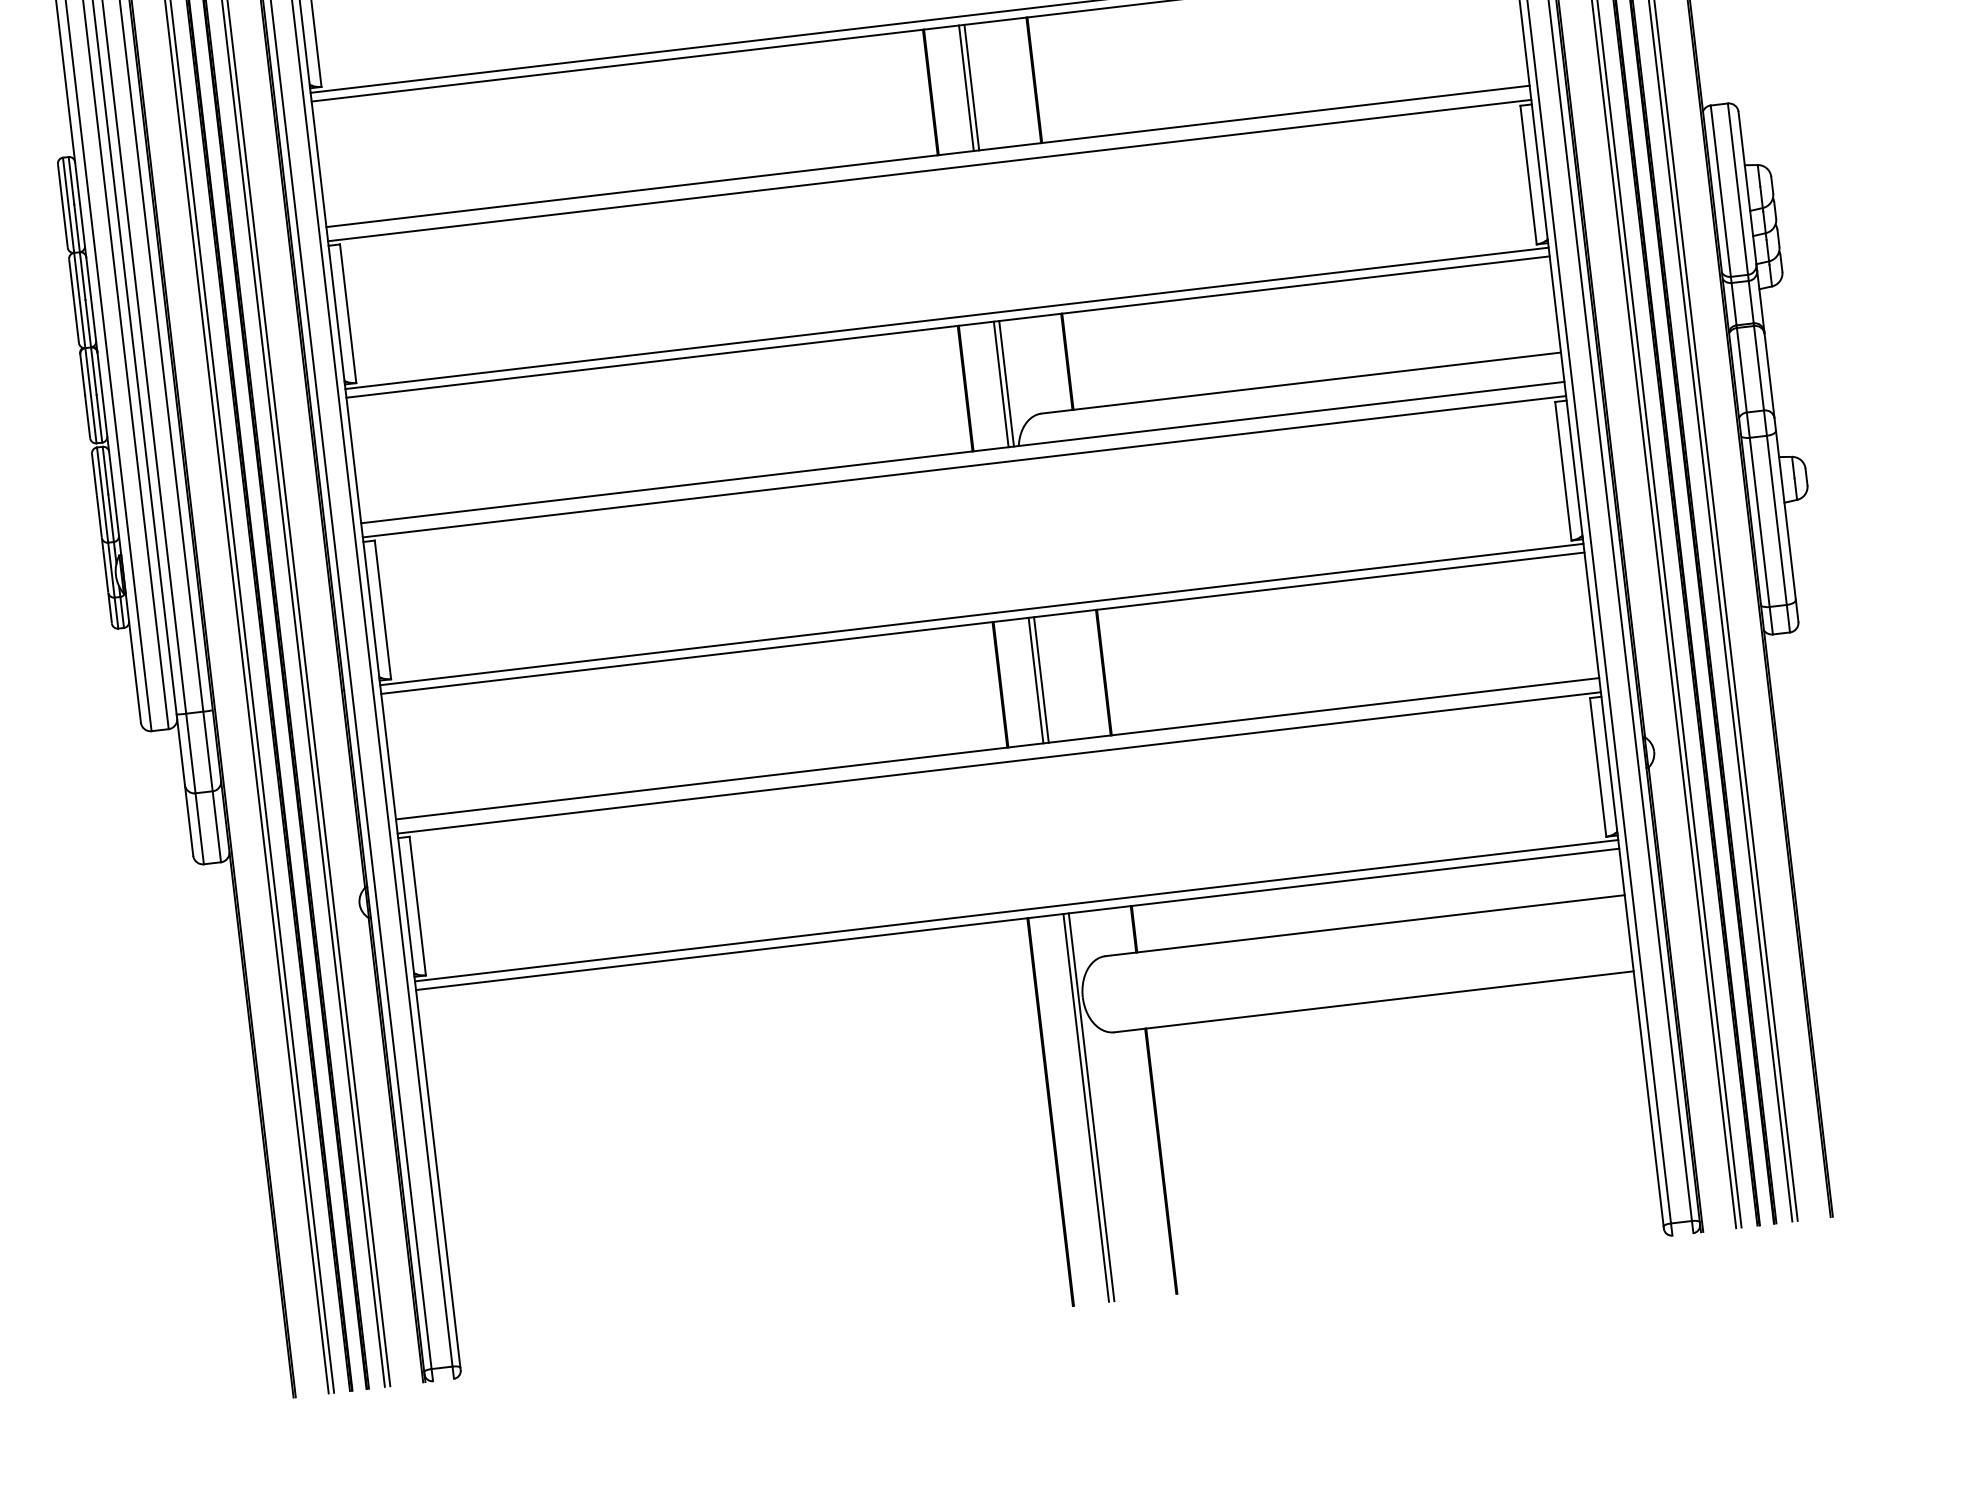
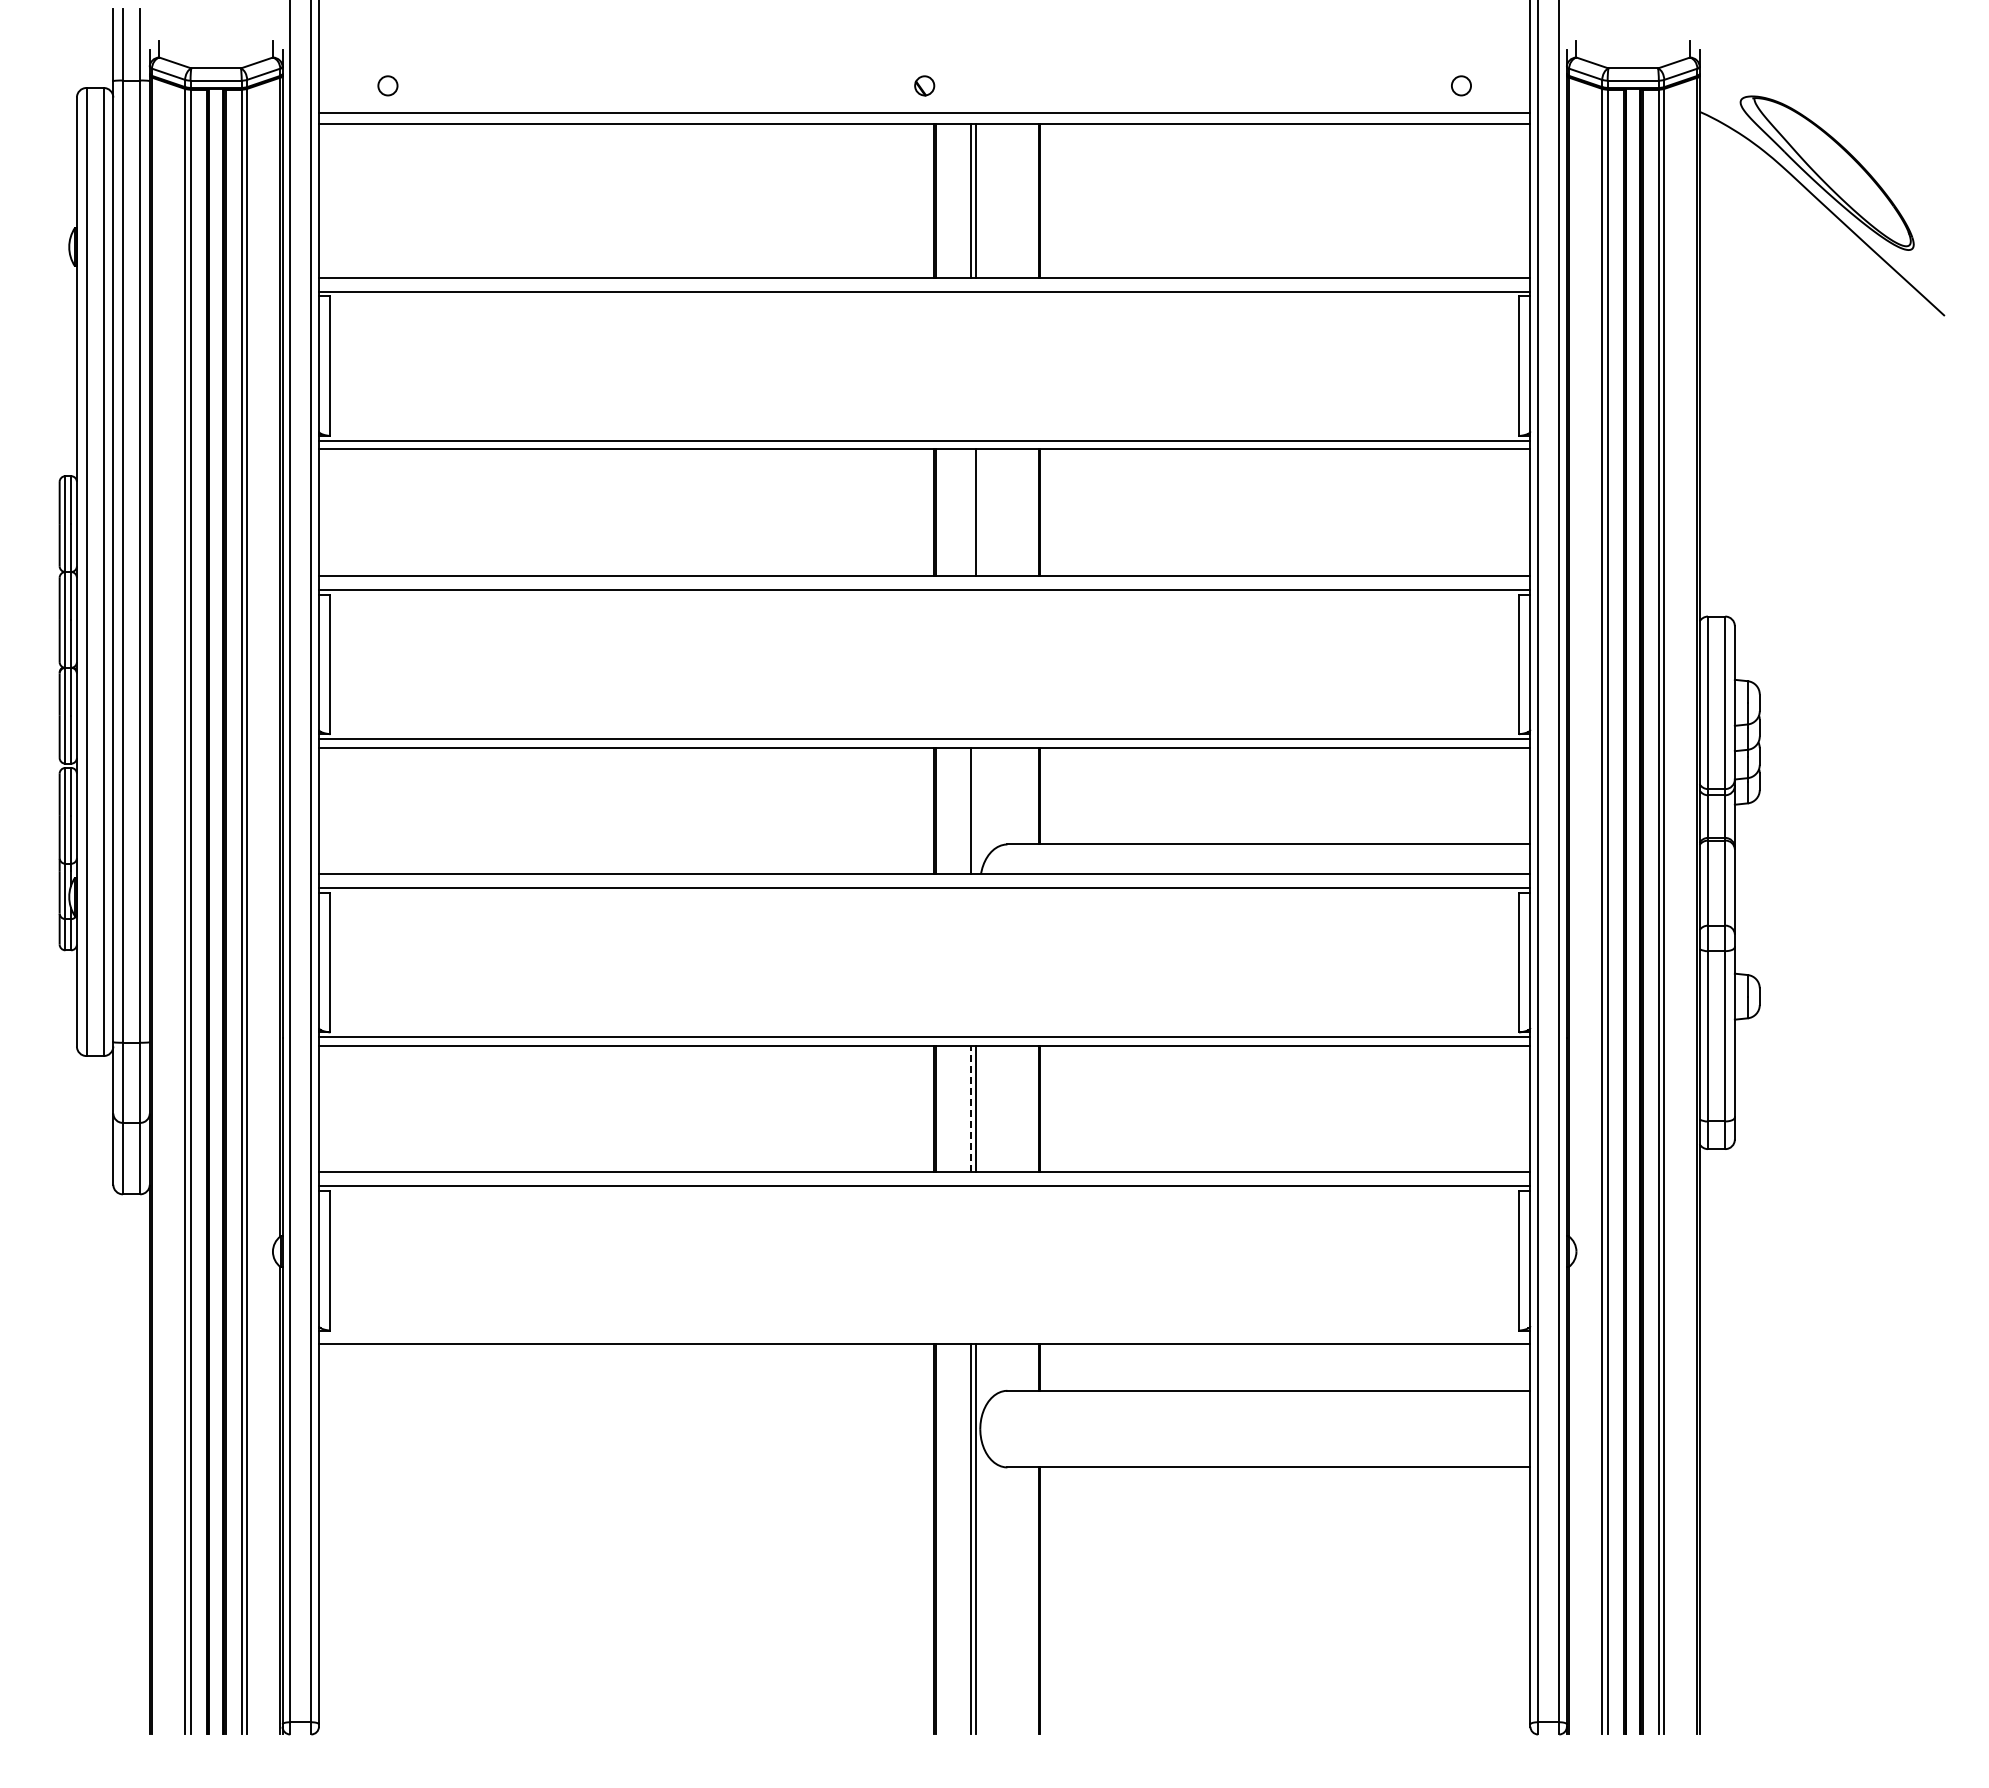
line: (966, 88) -> (970, 512), removed
line: (1006, 383) -> (976, 810), removed
line: (1035, 680) -> (970, 1108), solid -> dashed
line: (1016, 910) -> (924, 1335), removed

